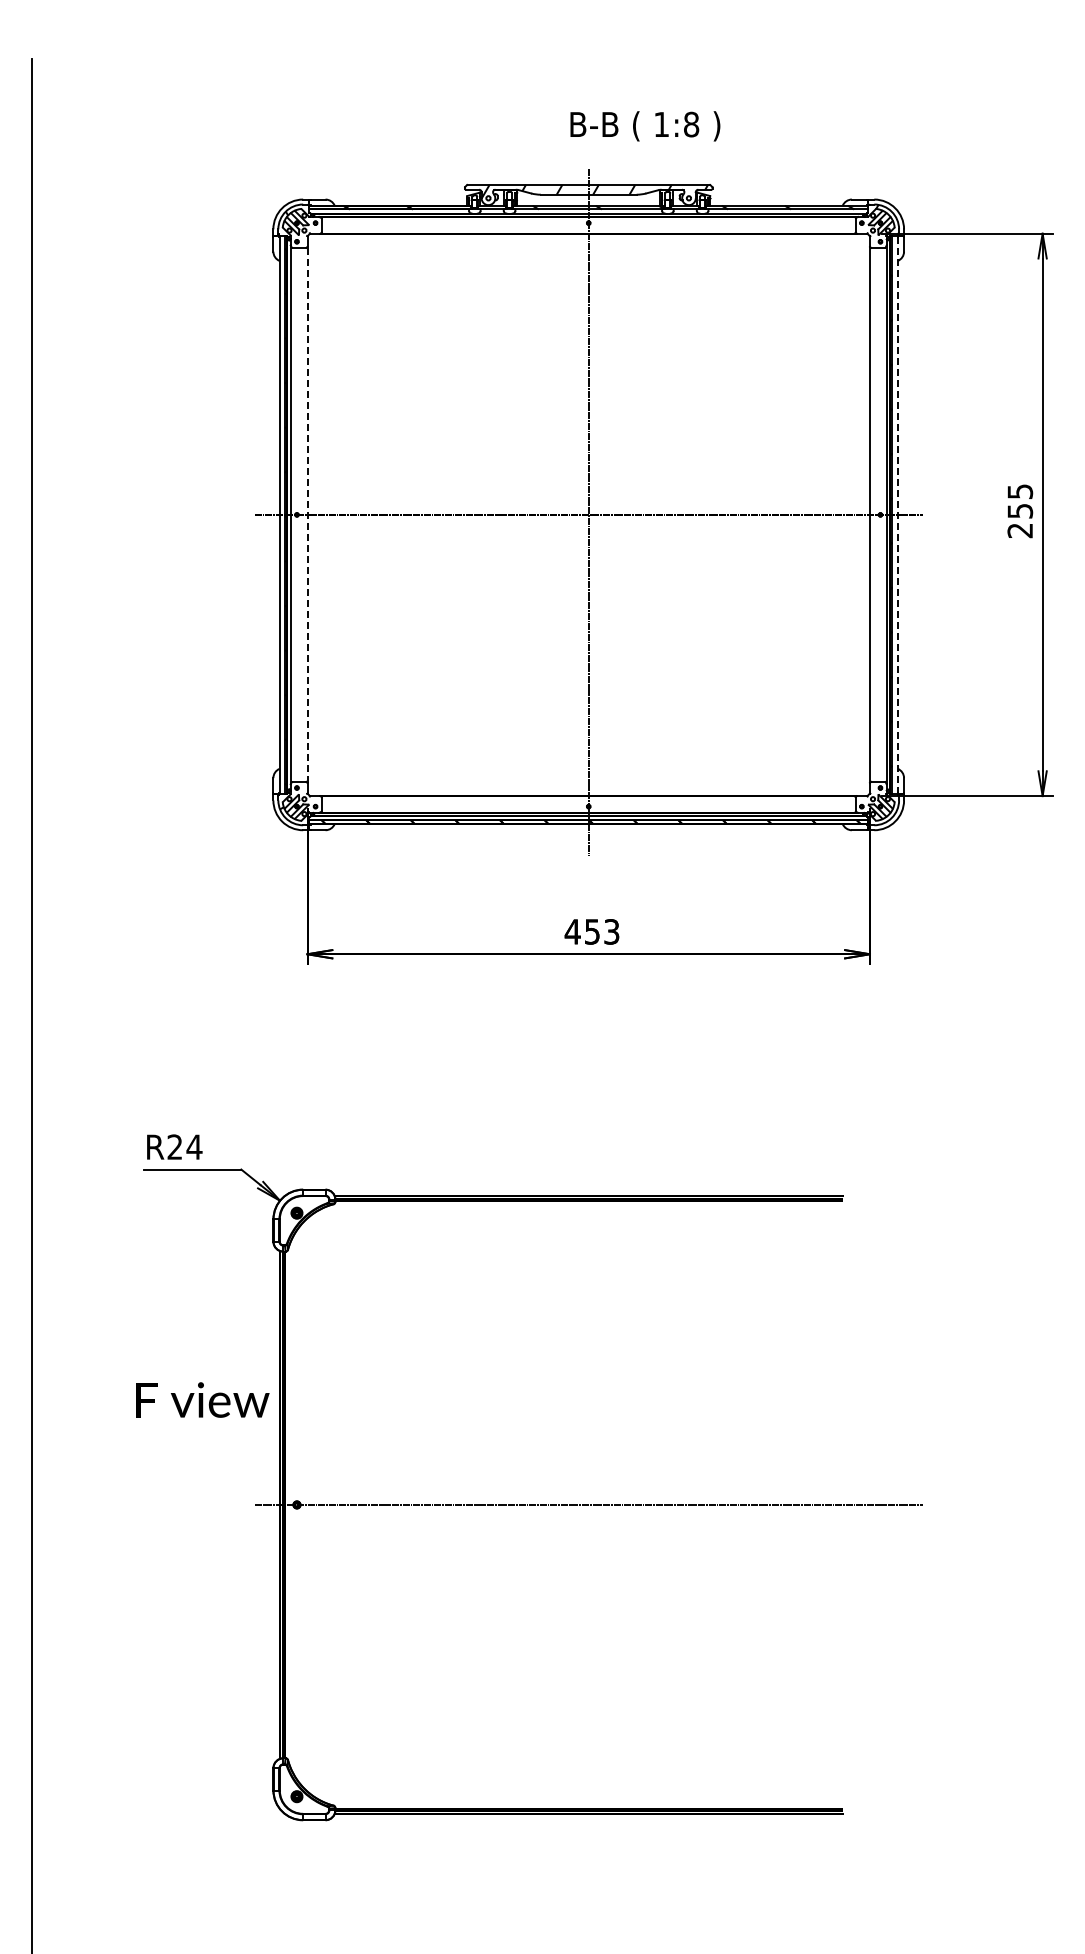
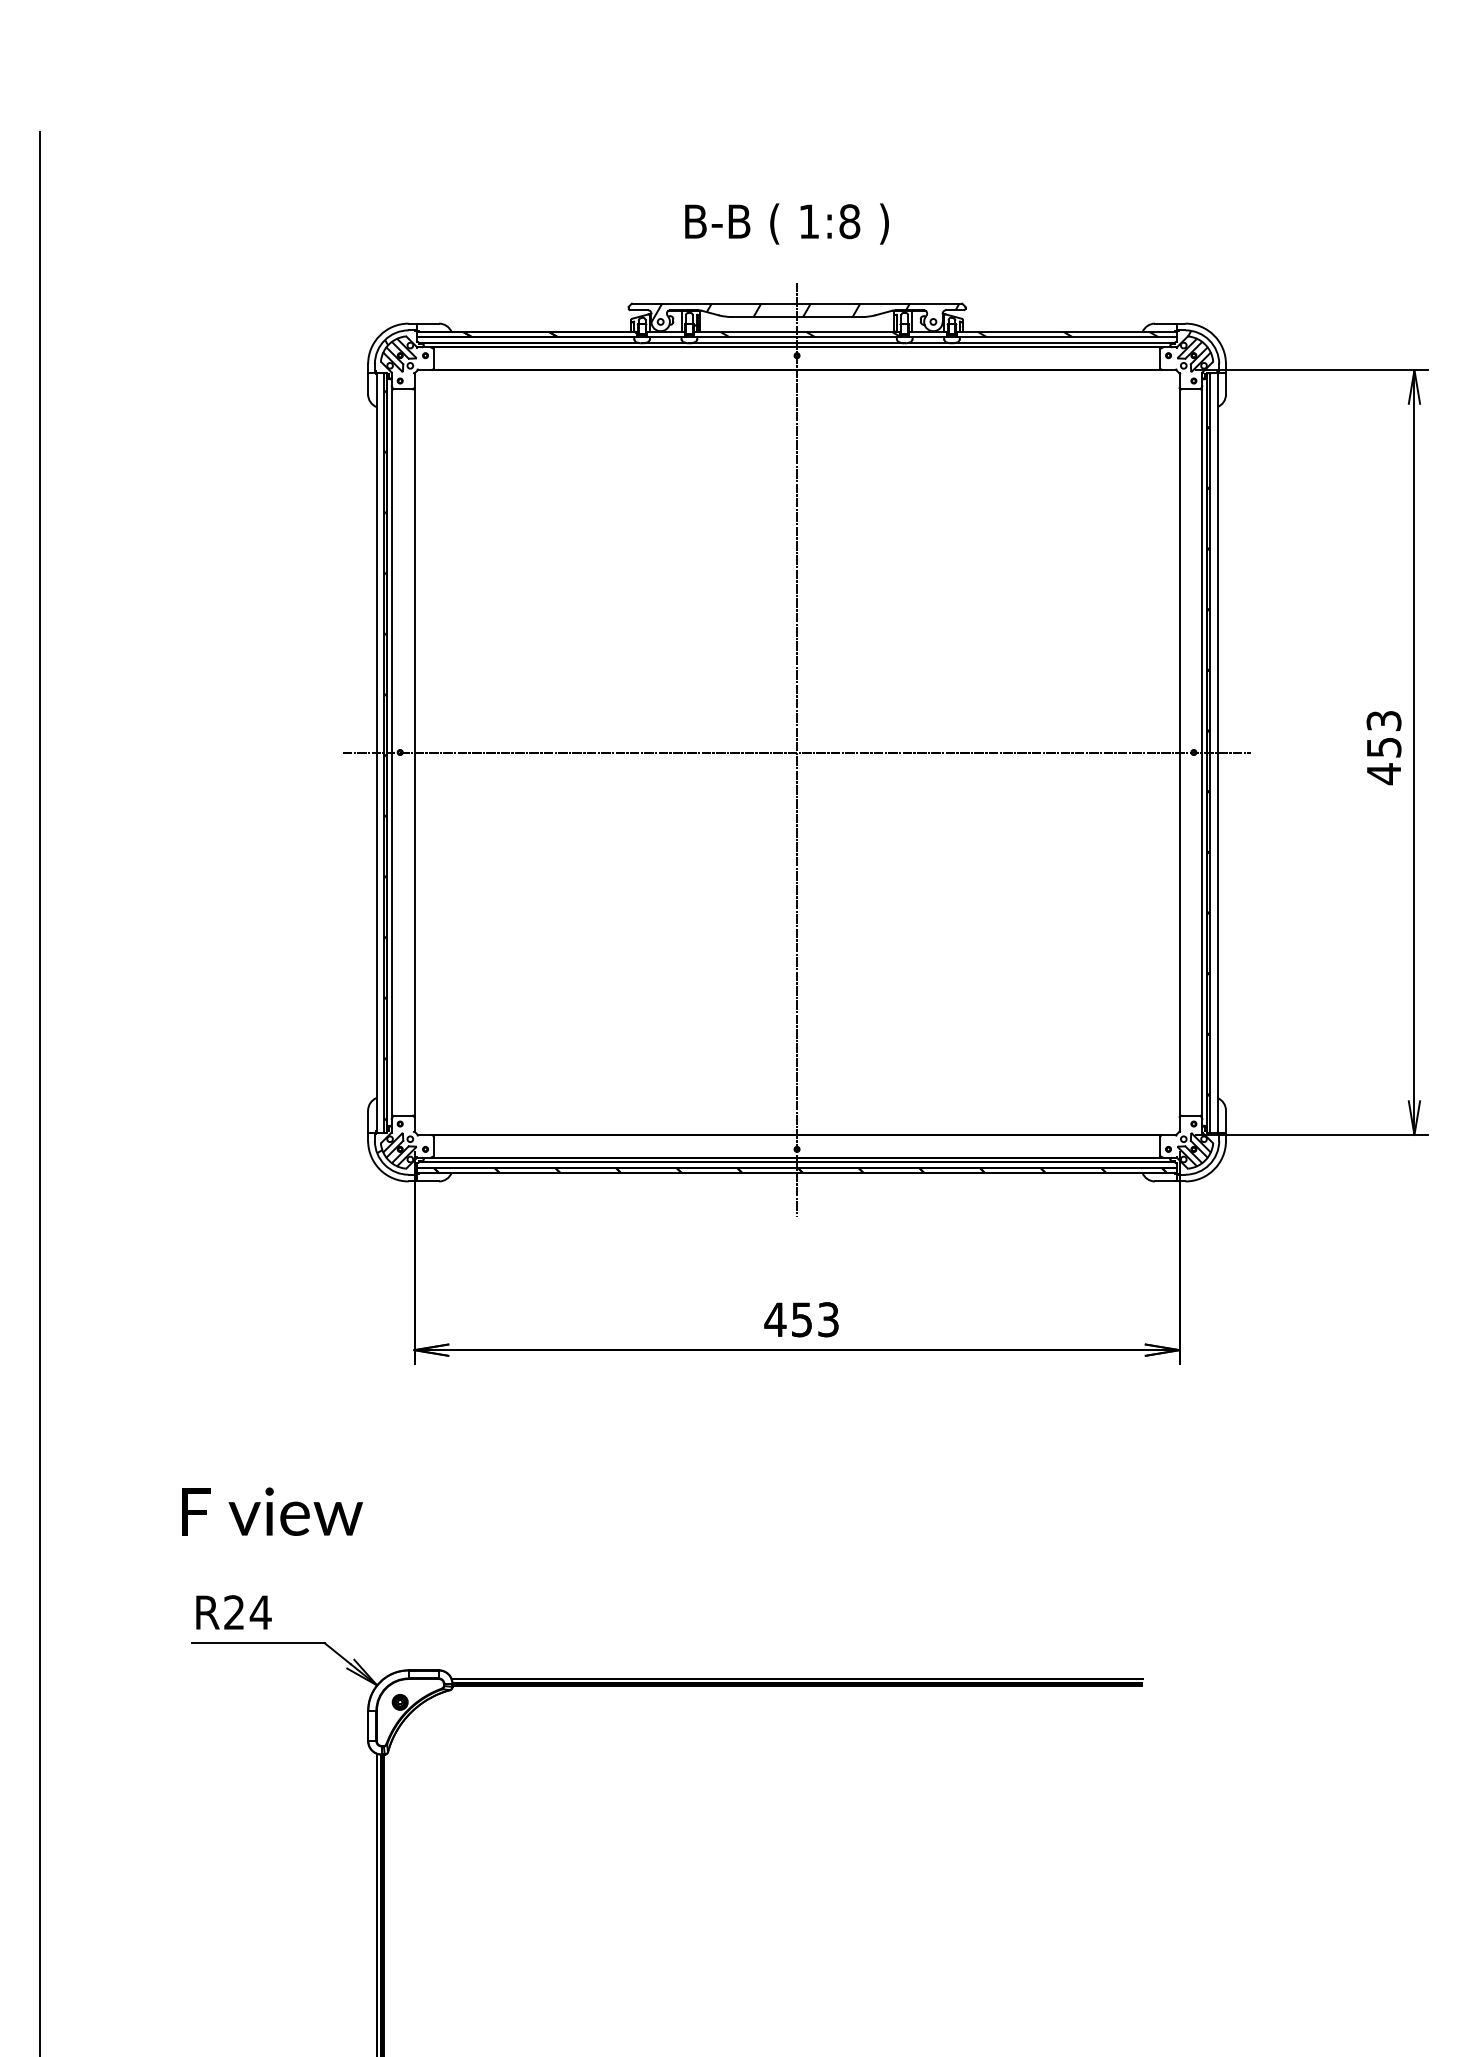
text: (645, 126) -> (787, 224), moved
text: (1019, 511) -> (1382, 747), 255 -> 453
line: (307, 514) -> (414, 751), dashed -> solid
line: (897, 514) -> (1217, 751), dashed -> solid
text: (202, 1399) -> (271, 1510), moved

